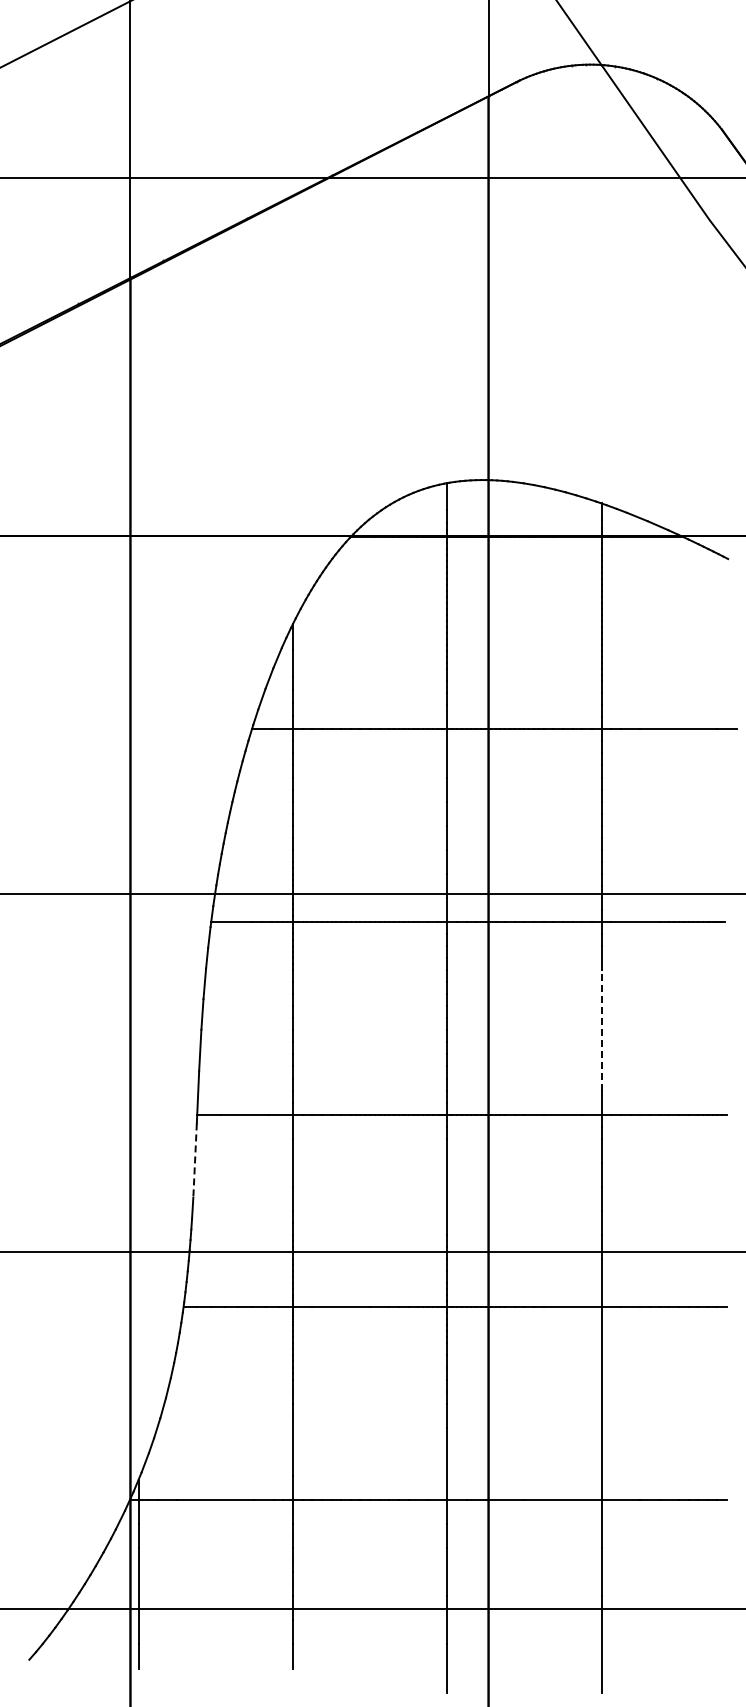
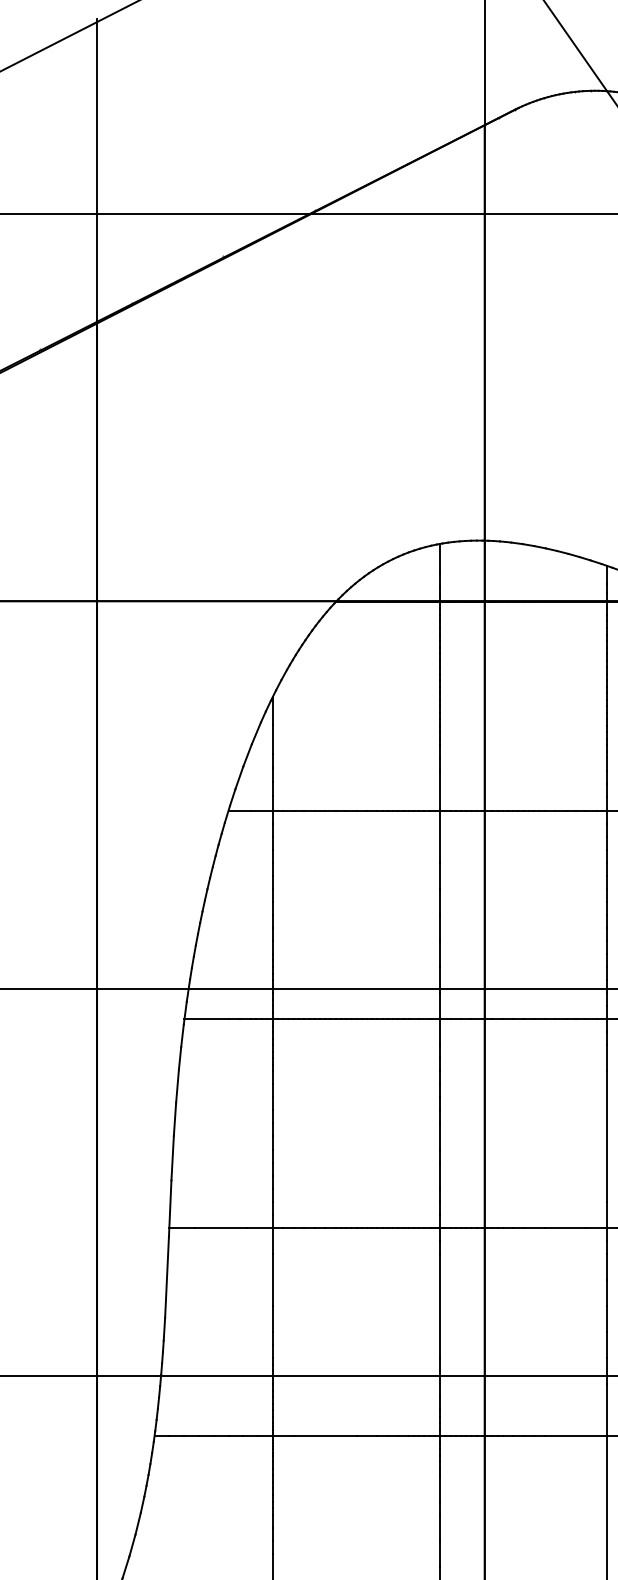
line: (601, 1029) -> (607, 1135), dashed -> solid
line: (195, 1161) -> (167, 1278), dashed -> solid

